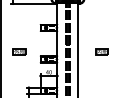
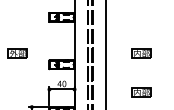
part: (101, 77) -> (140, 91), added

